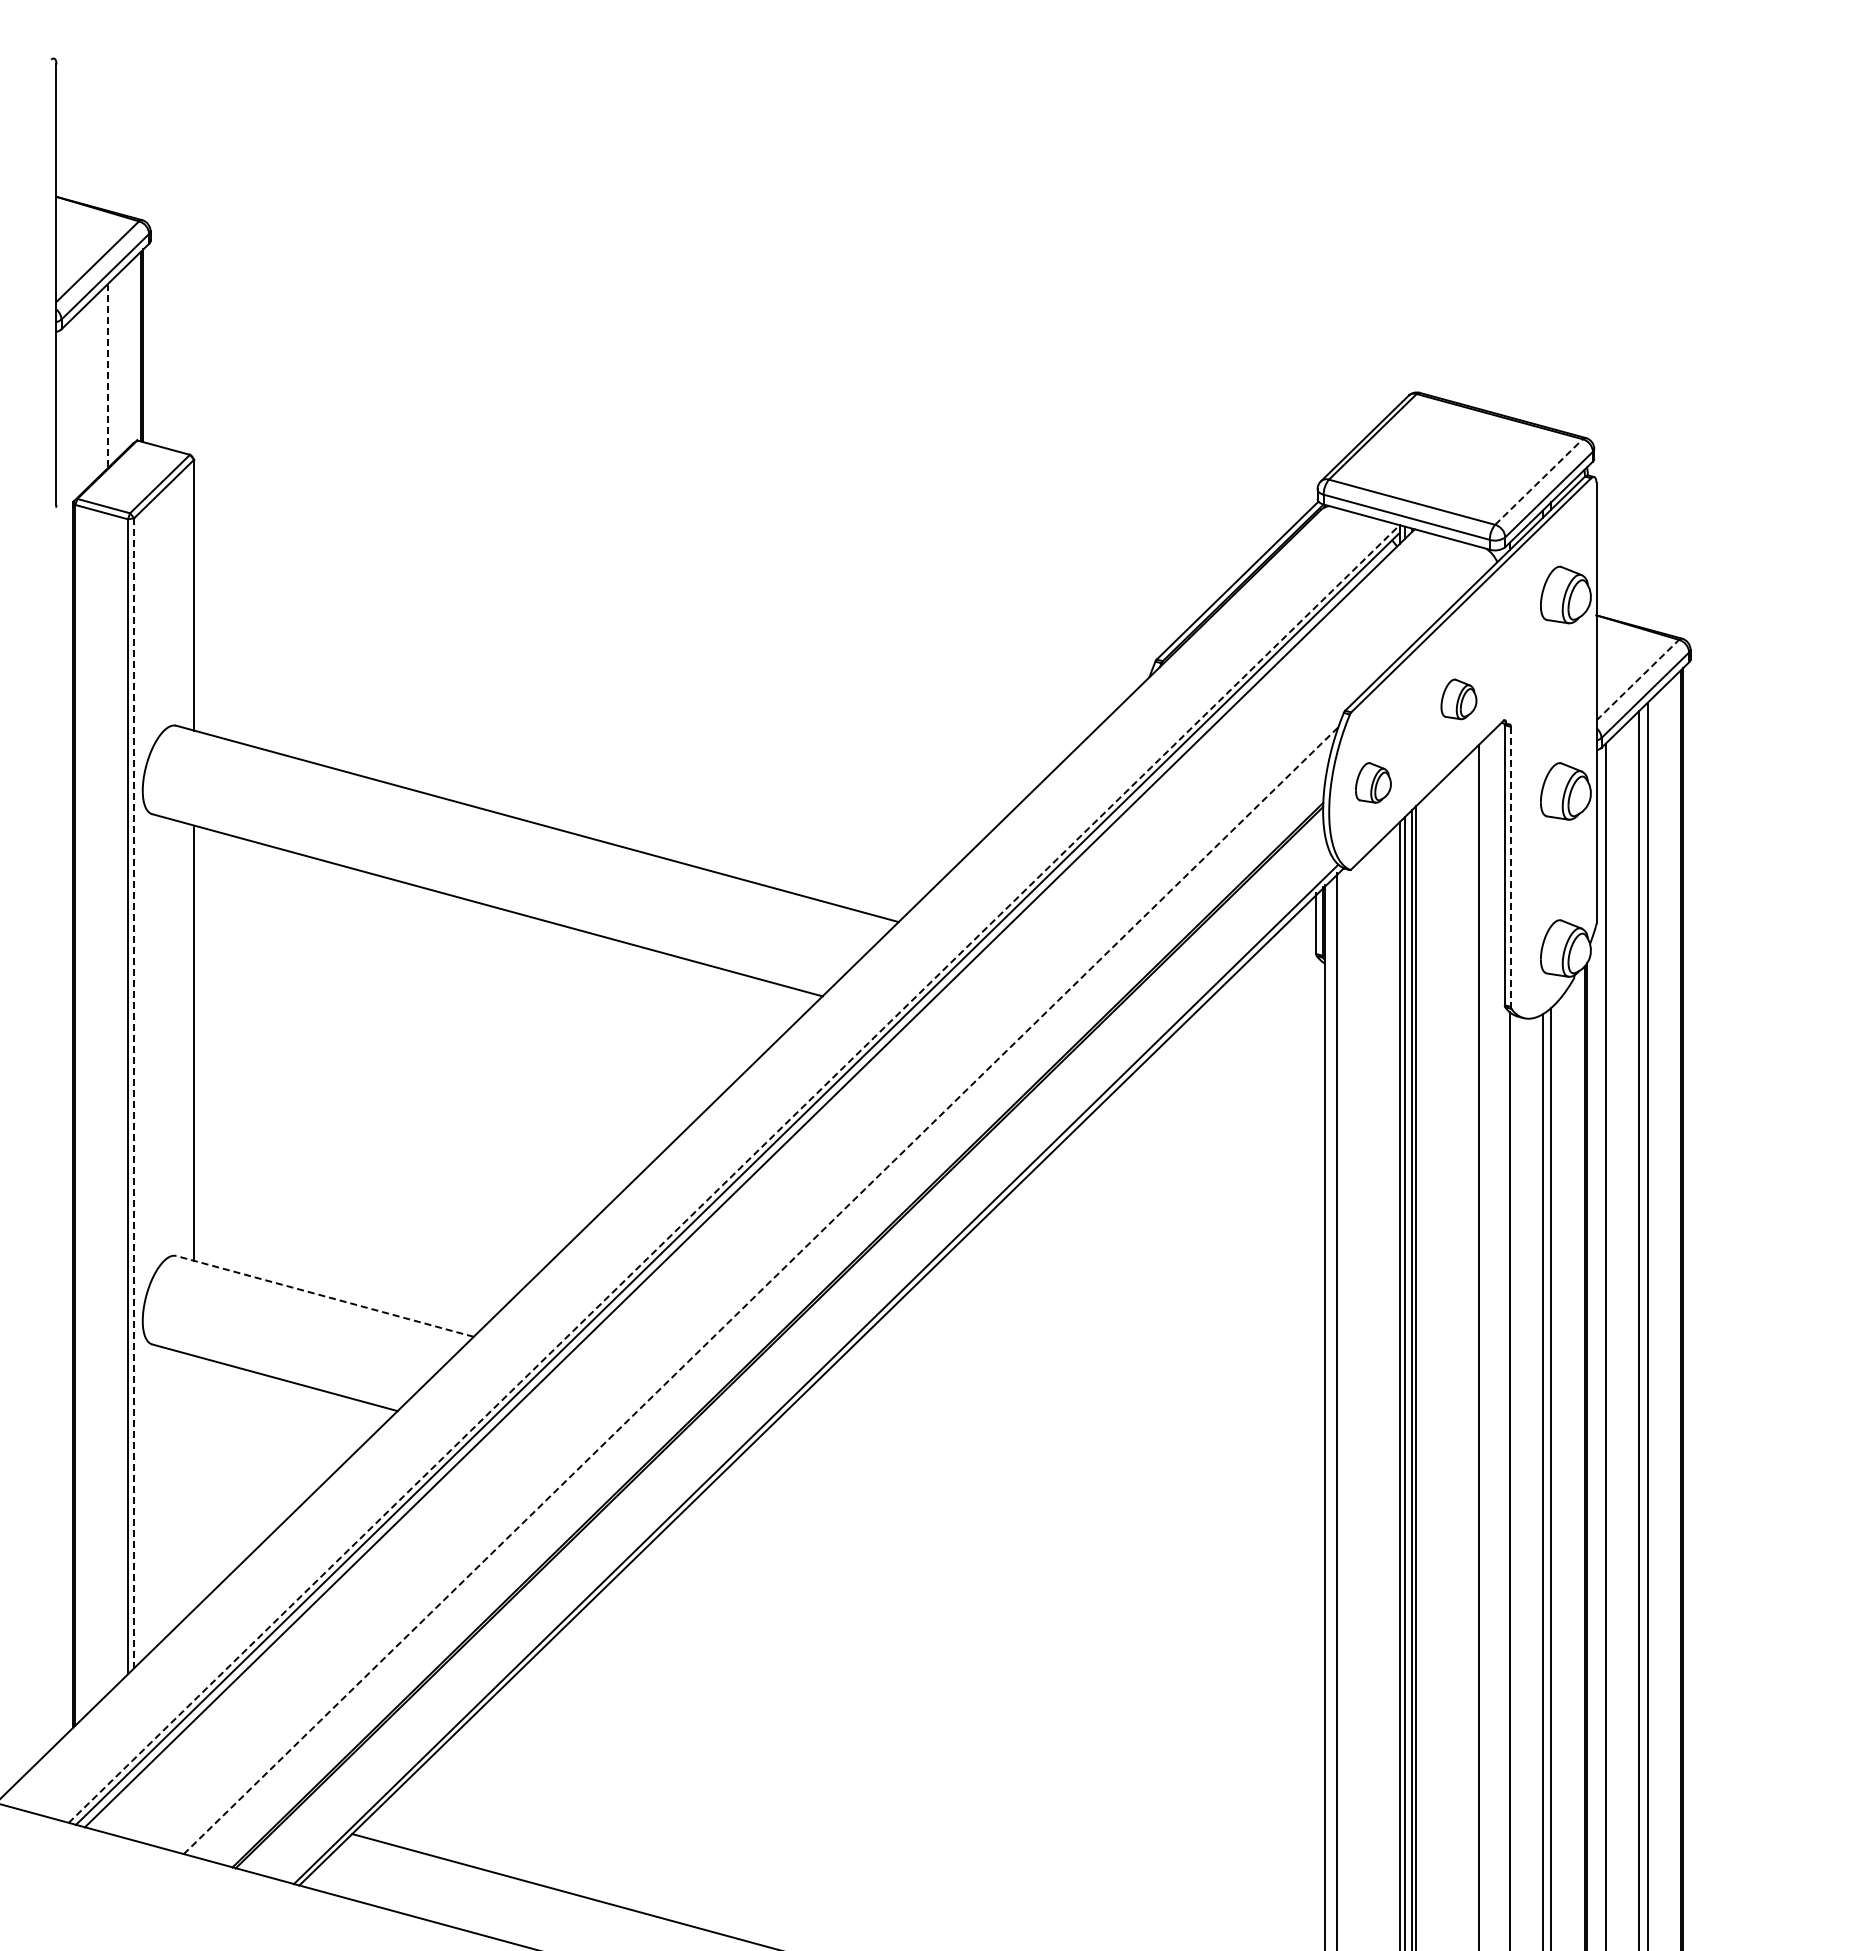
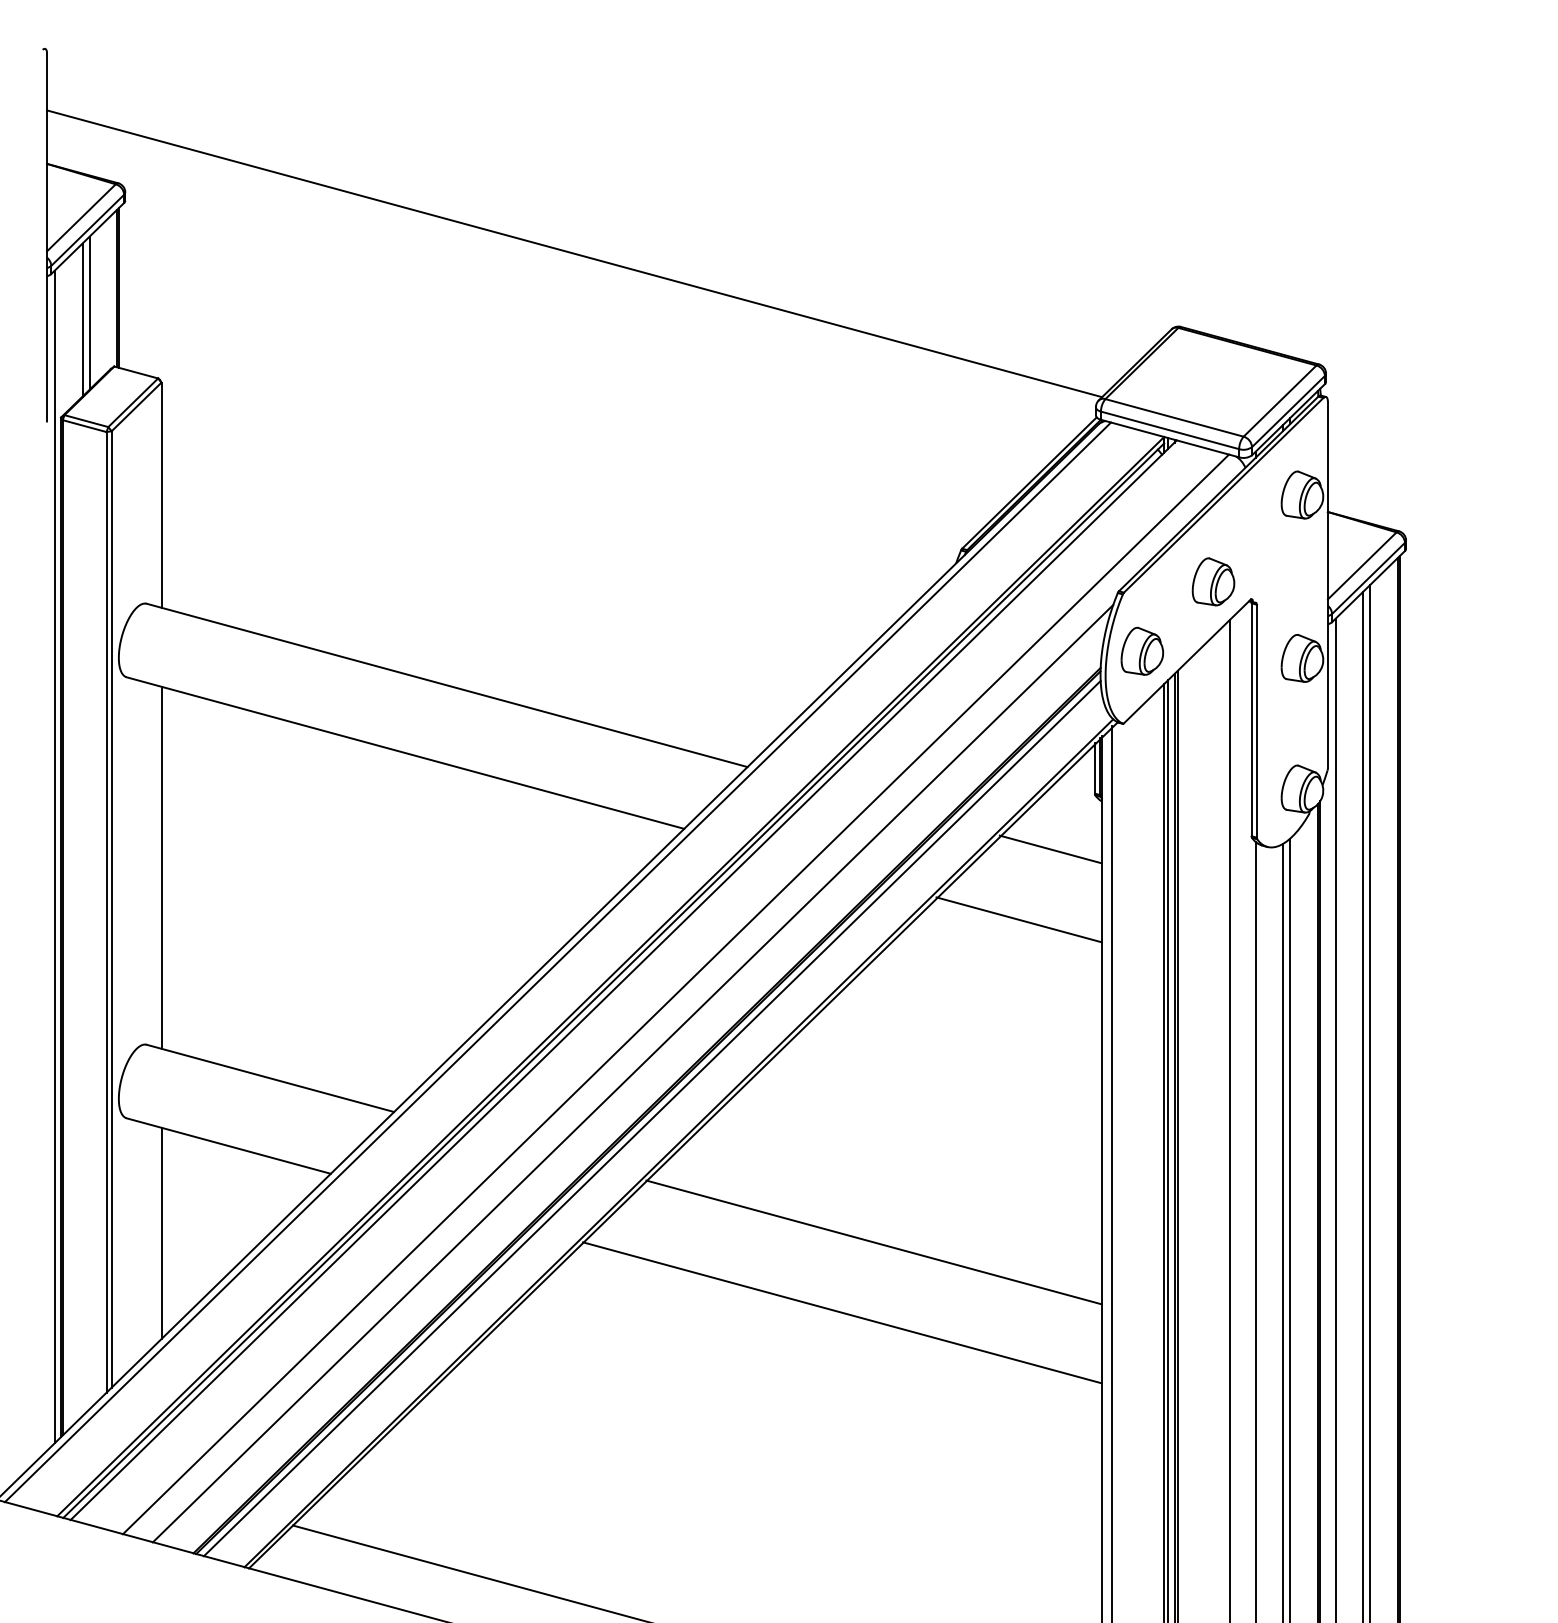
line: (690, 304) -> (574, 253), added
line: (107, 376) -> (89, 313), dashed -> solid
line: (99, 384) -> (82, 319), added
line: (1539, 481) -> (1280, 400), dashed -> solid
line: (1637, 680) -> (1362, 566), dashed -> solid
part: (1458, 699) -> (1213, 581), size x1.43
part: (1373, 782) -> (1142, 650), size x1.43
line: (1510, 867) -> (1256, 721), dashed -> solid
line: (1263, 1020) -> (1050, 848), added
line: (65, 1029) -> (54, 856), added
line: (134, 1093) -> (111, 909), dashed -> solid
line: (1224, 1105) -> (1018, 919), added
line: (670, 1156) -> (557, 962), added
line: (734, 1174) -> (610, 977), dashed -> solid
line: (812, 1195) -> (675, 994), added
line: (761, 1290) -> (633, 1073), dashed -> solid
line: (324, 1296) -> (269, 1078), dashed -> solid
line: (784, 1344) -> (652, 1118), added
line: (194, 1482) -> (161, 1233), added
line: (1050, 1493) -> (873, 1242), added
line: (1012, 1578) -> (842, 1313), added

